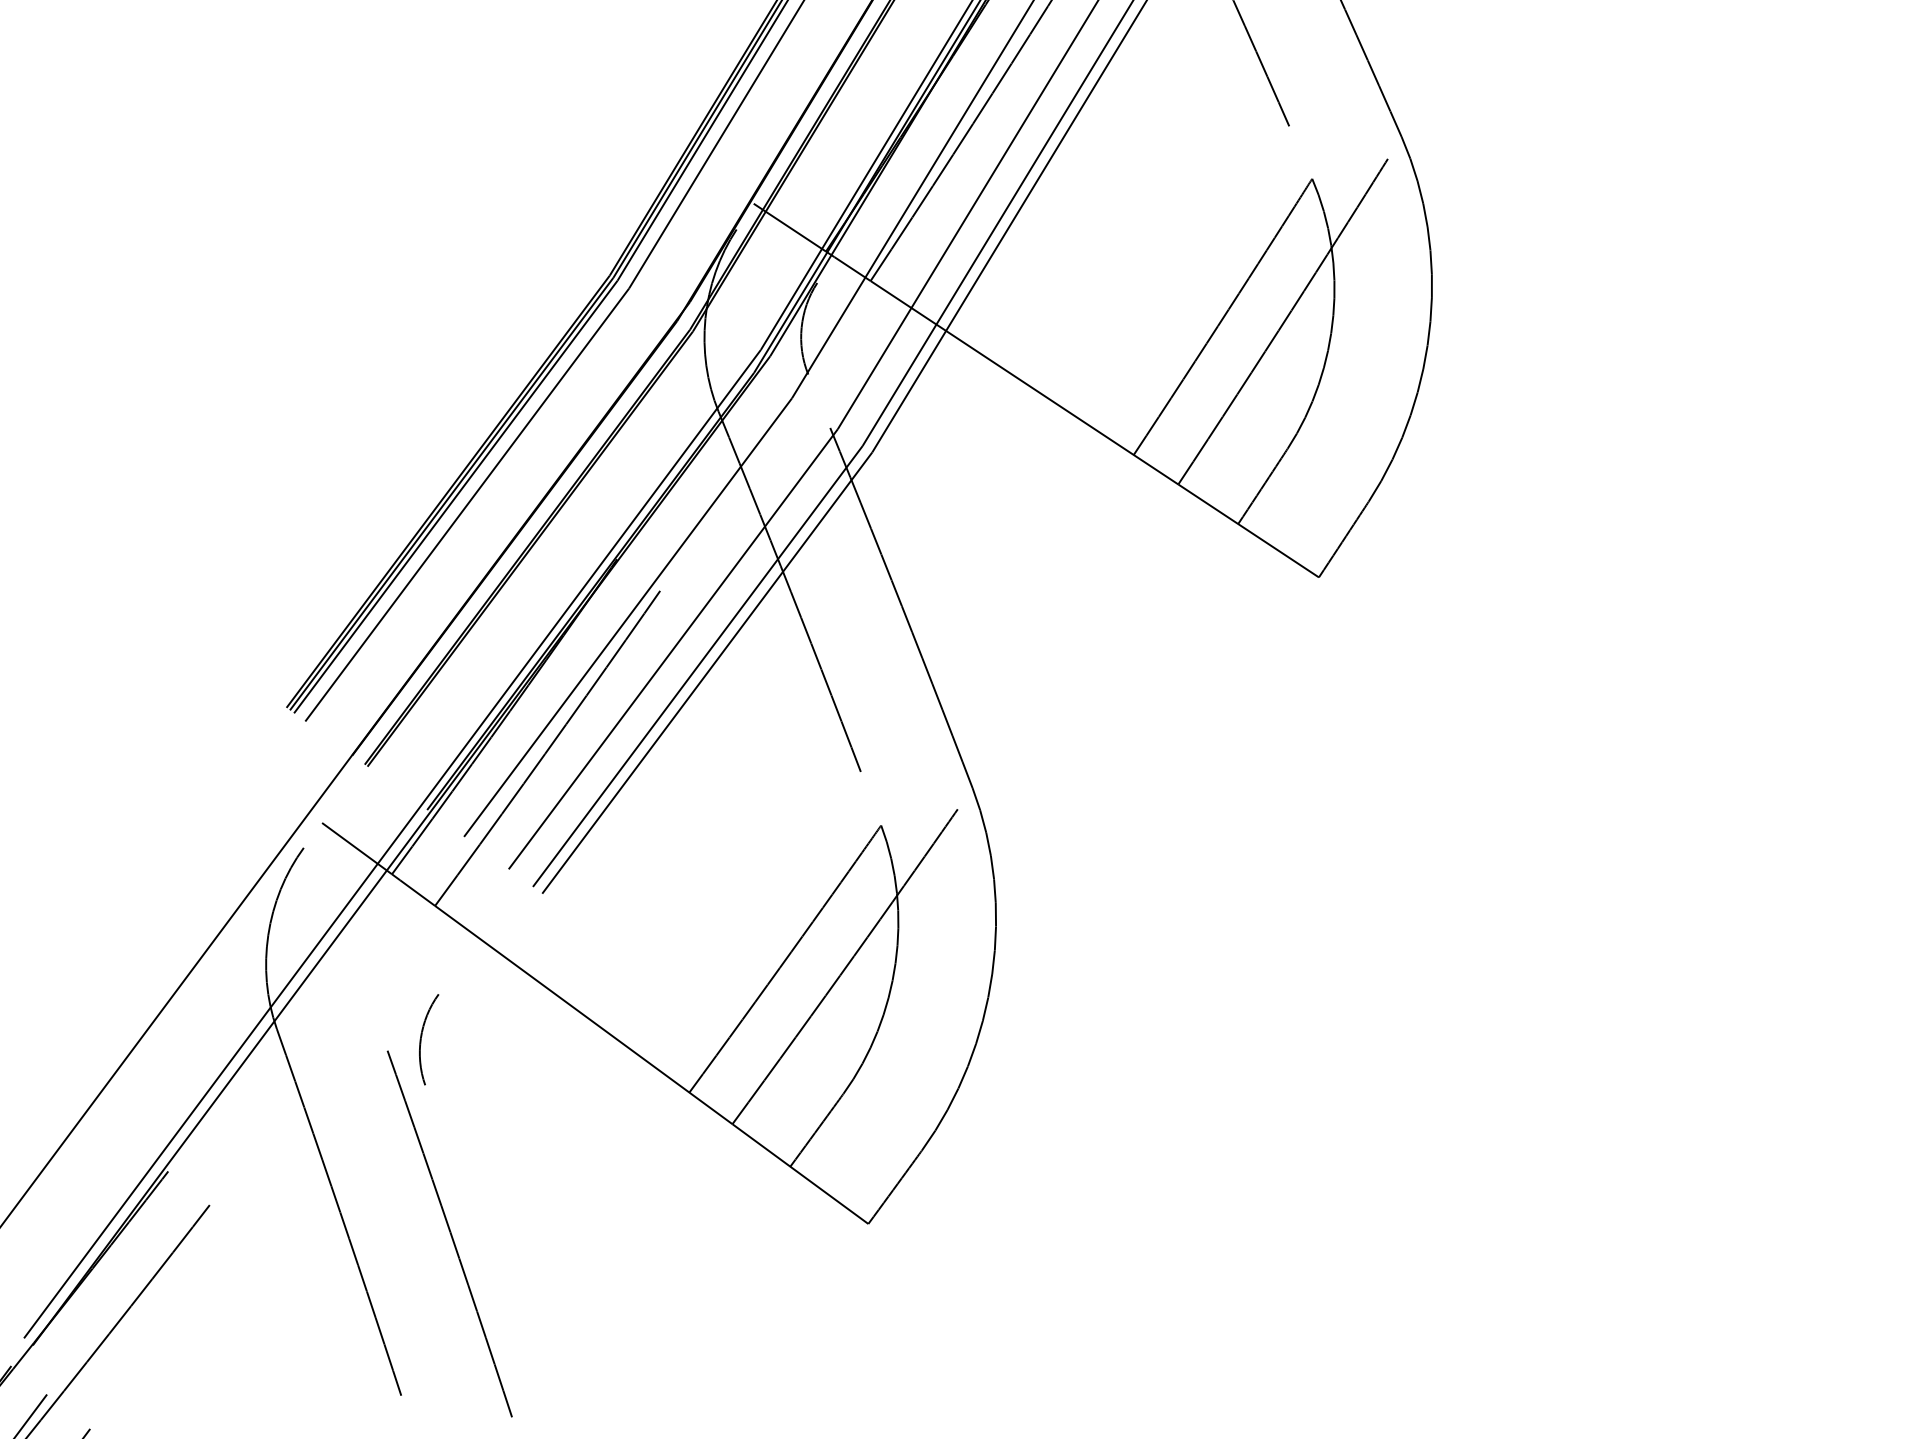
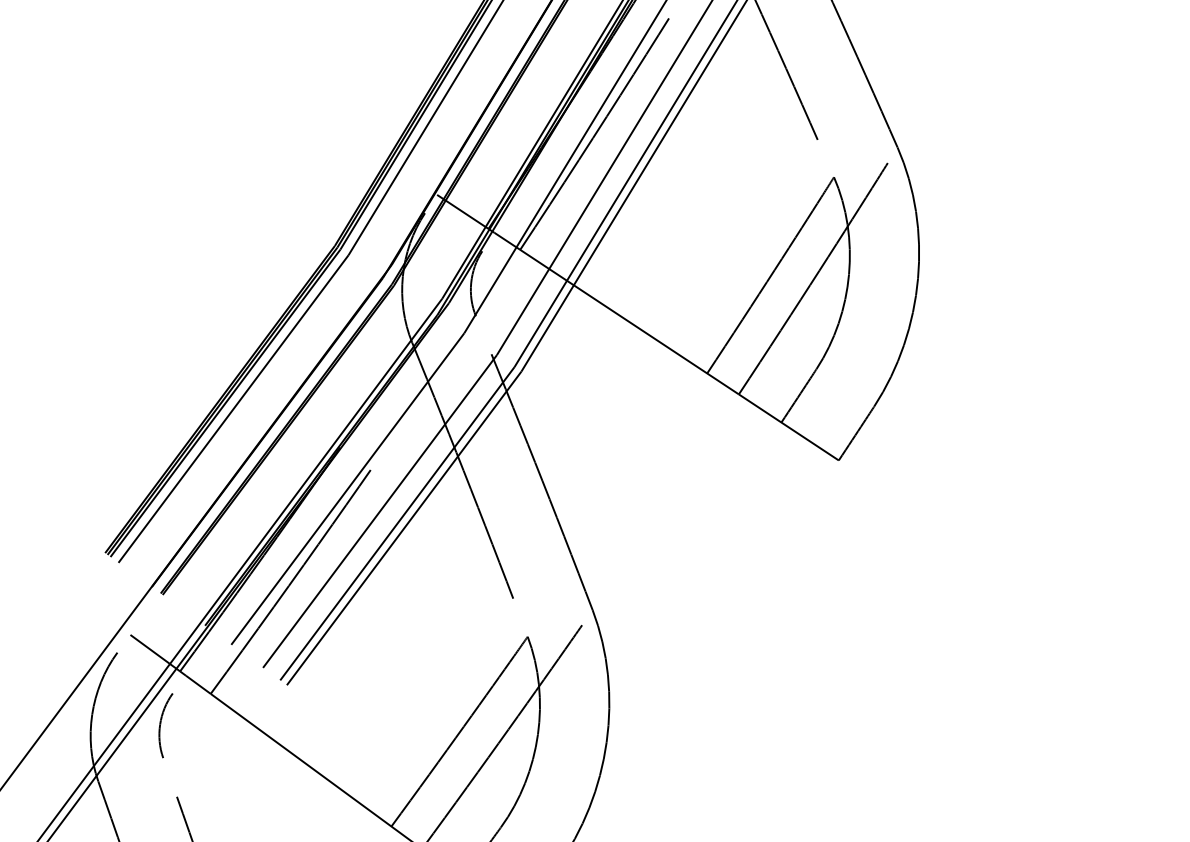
curve: (422, 1036) -> (161, 723), moved

